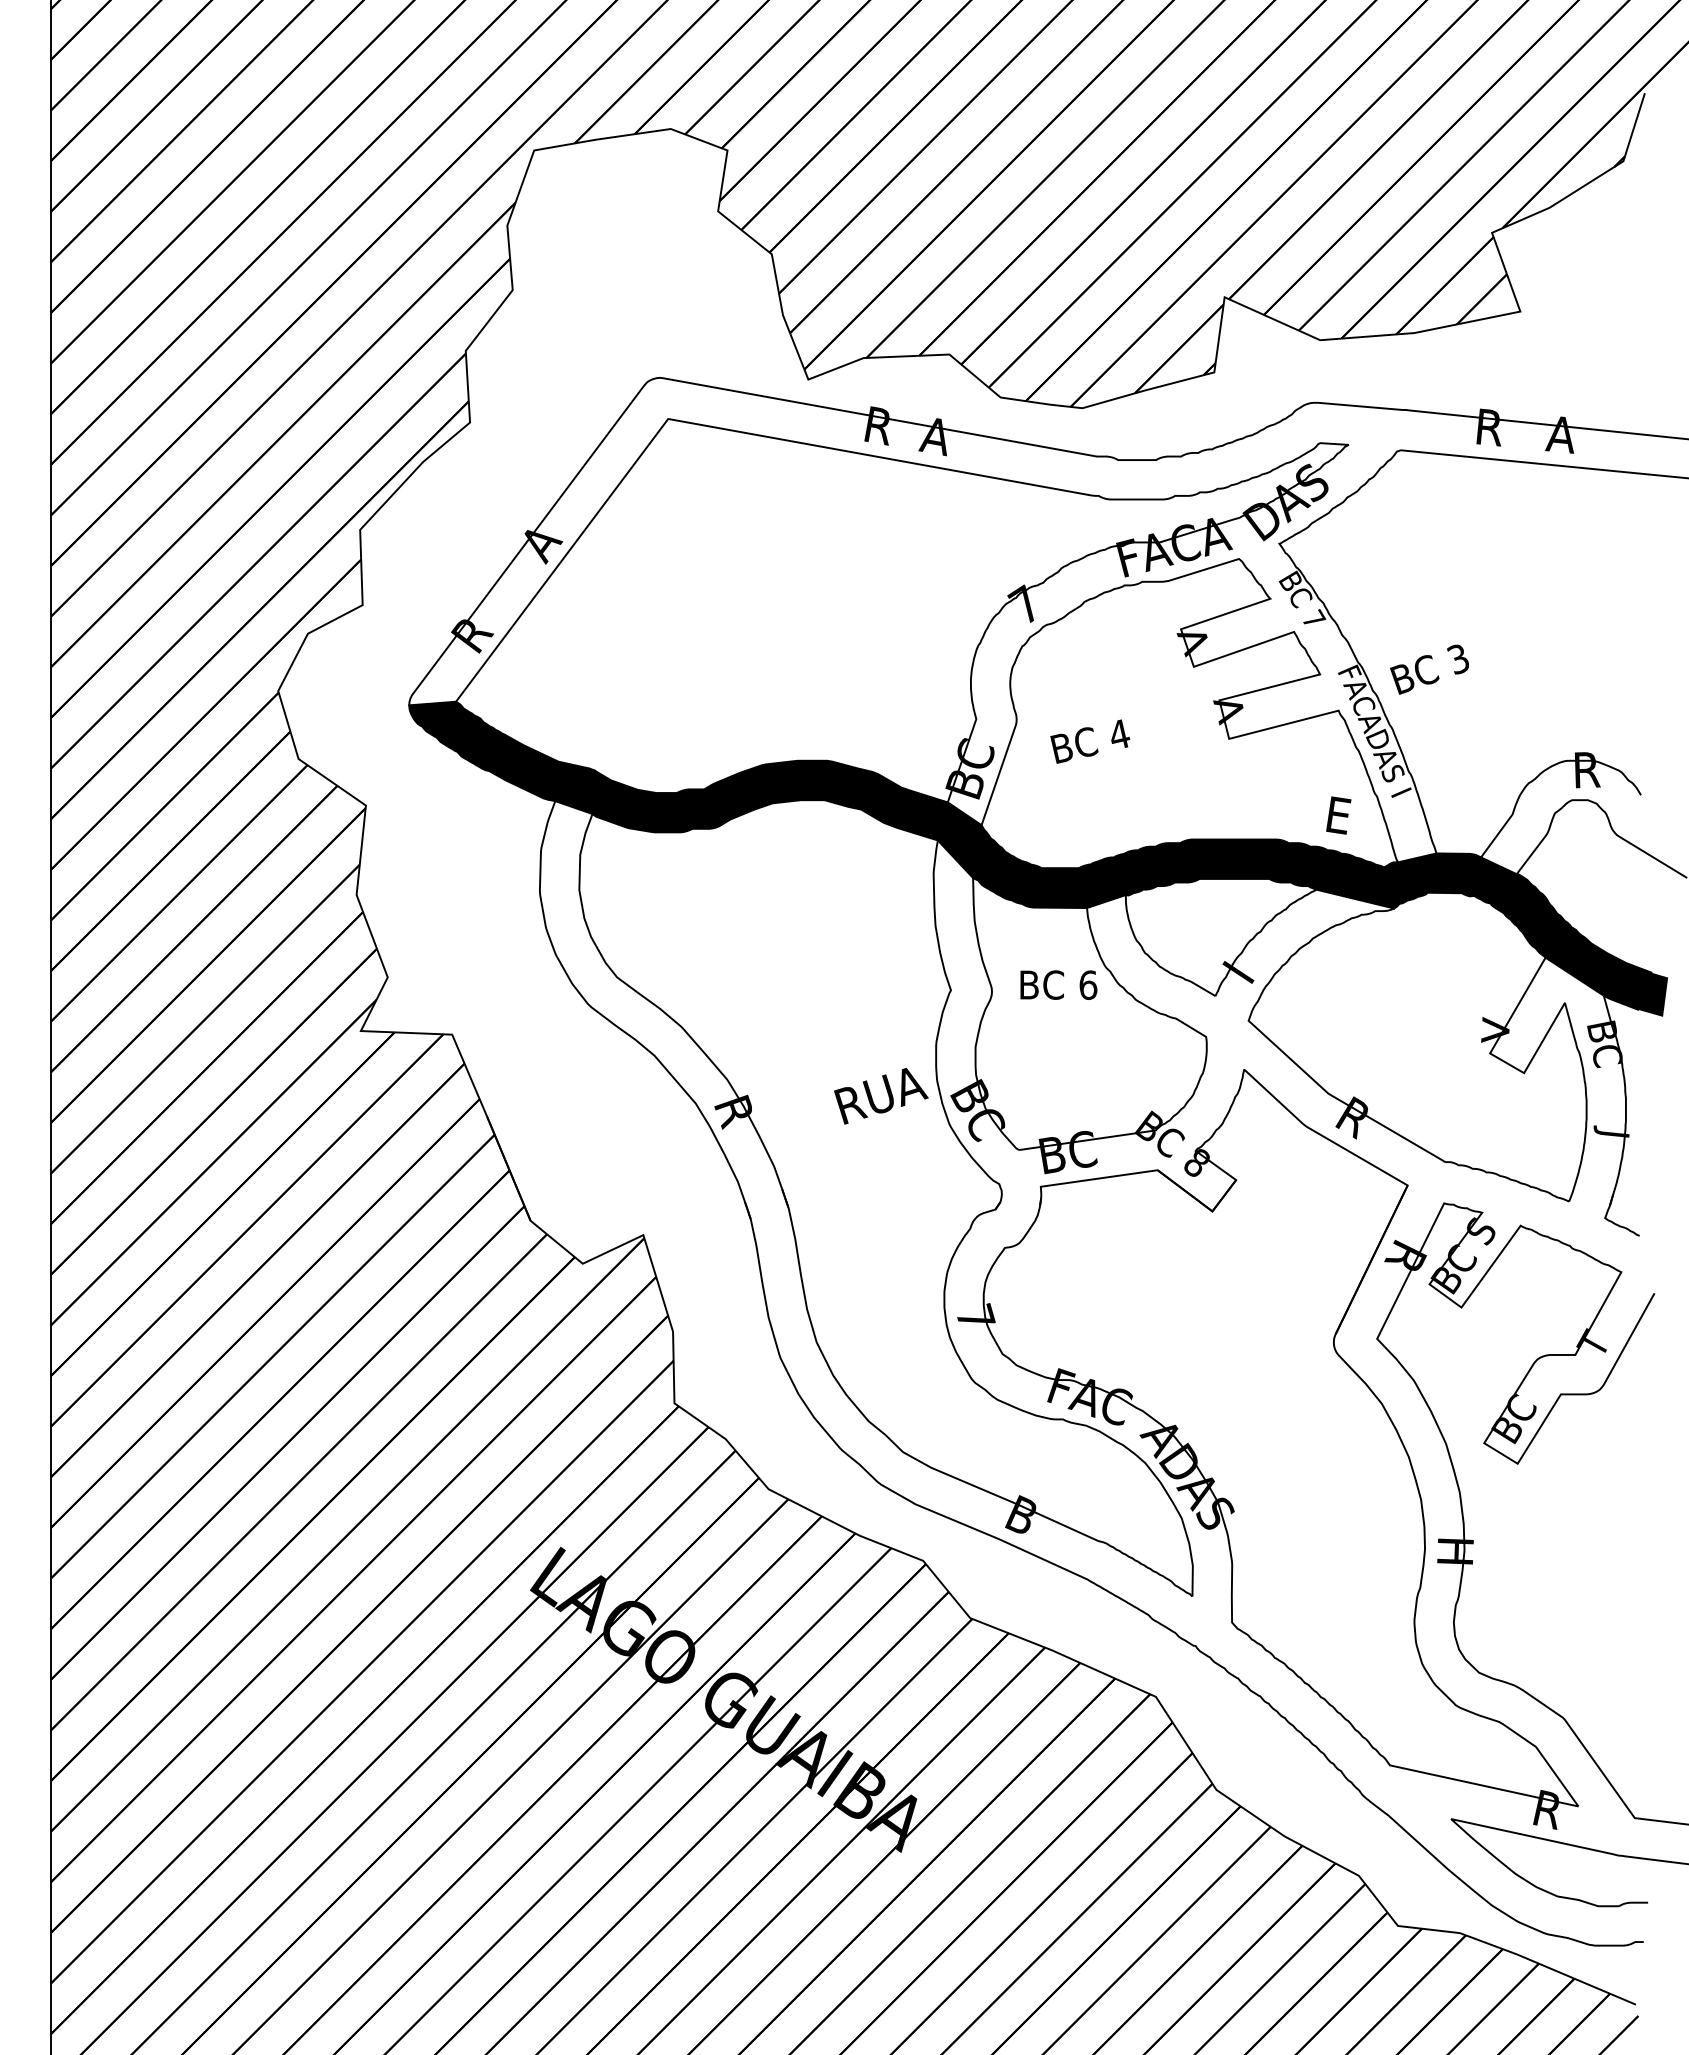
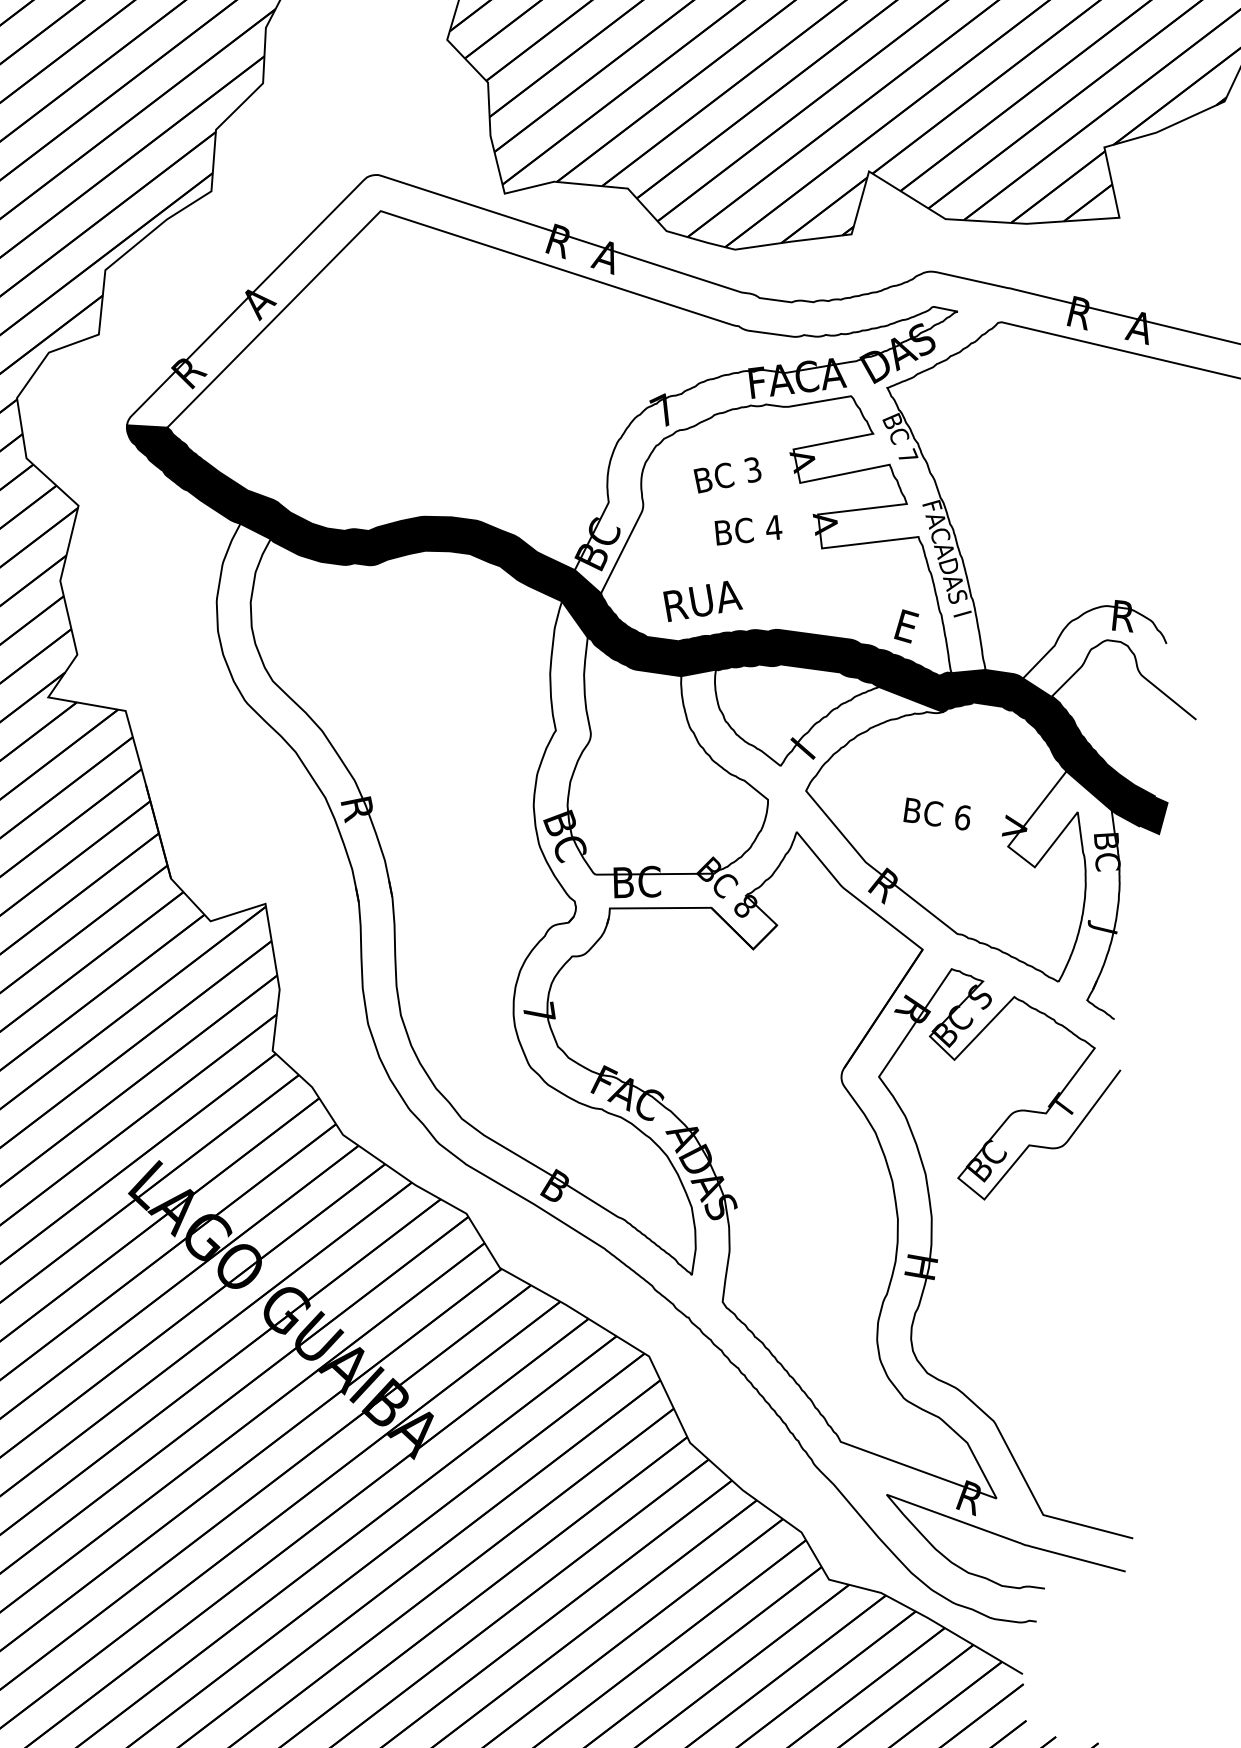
text: (1429, 669) -> (727, 475), moved
text: (1090, 741) -> (748, 530), moved
text: (1058, 984) -> (937, 813), moved
text: (881, 1096) -> (703, 602), moved

